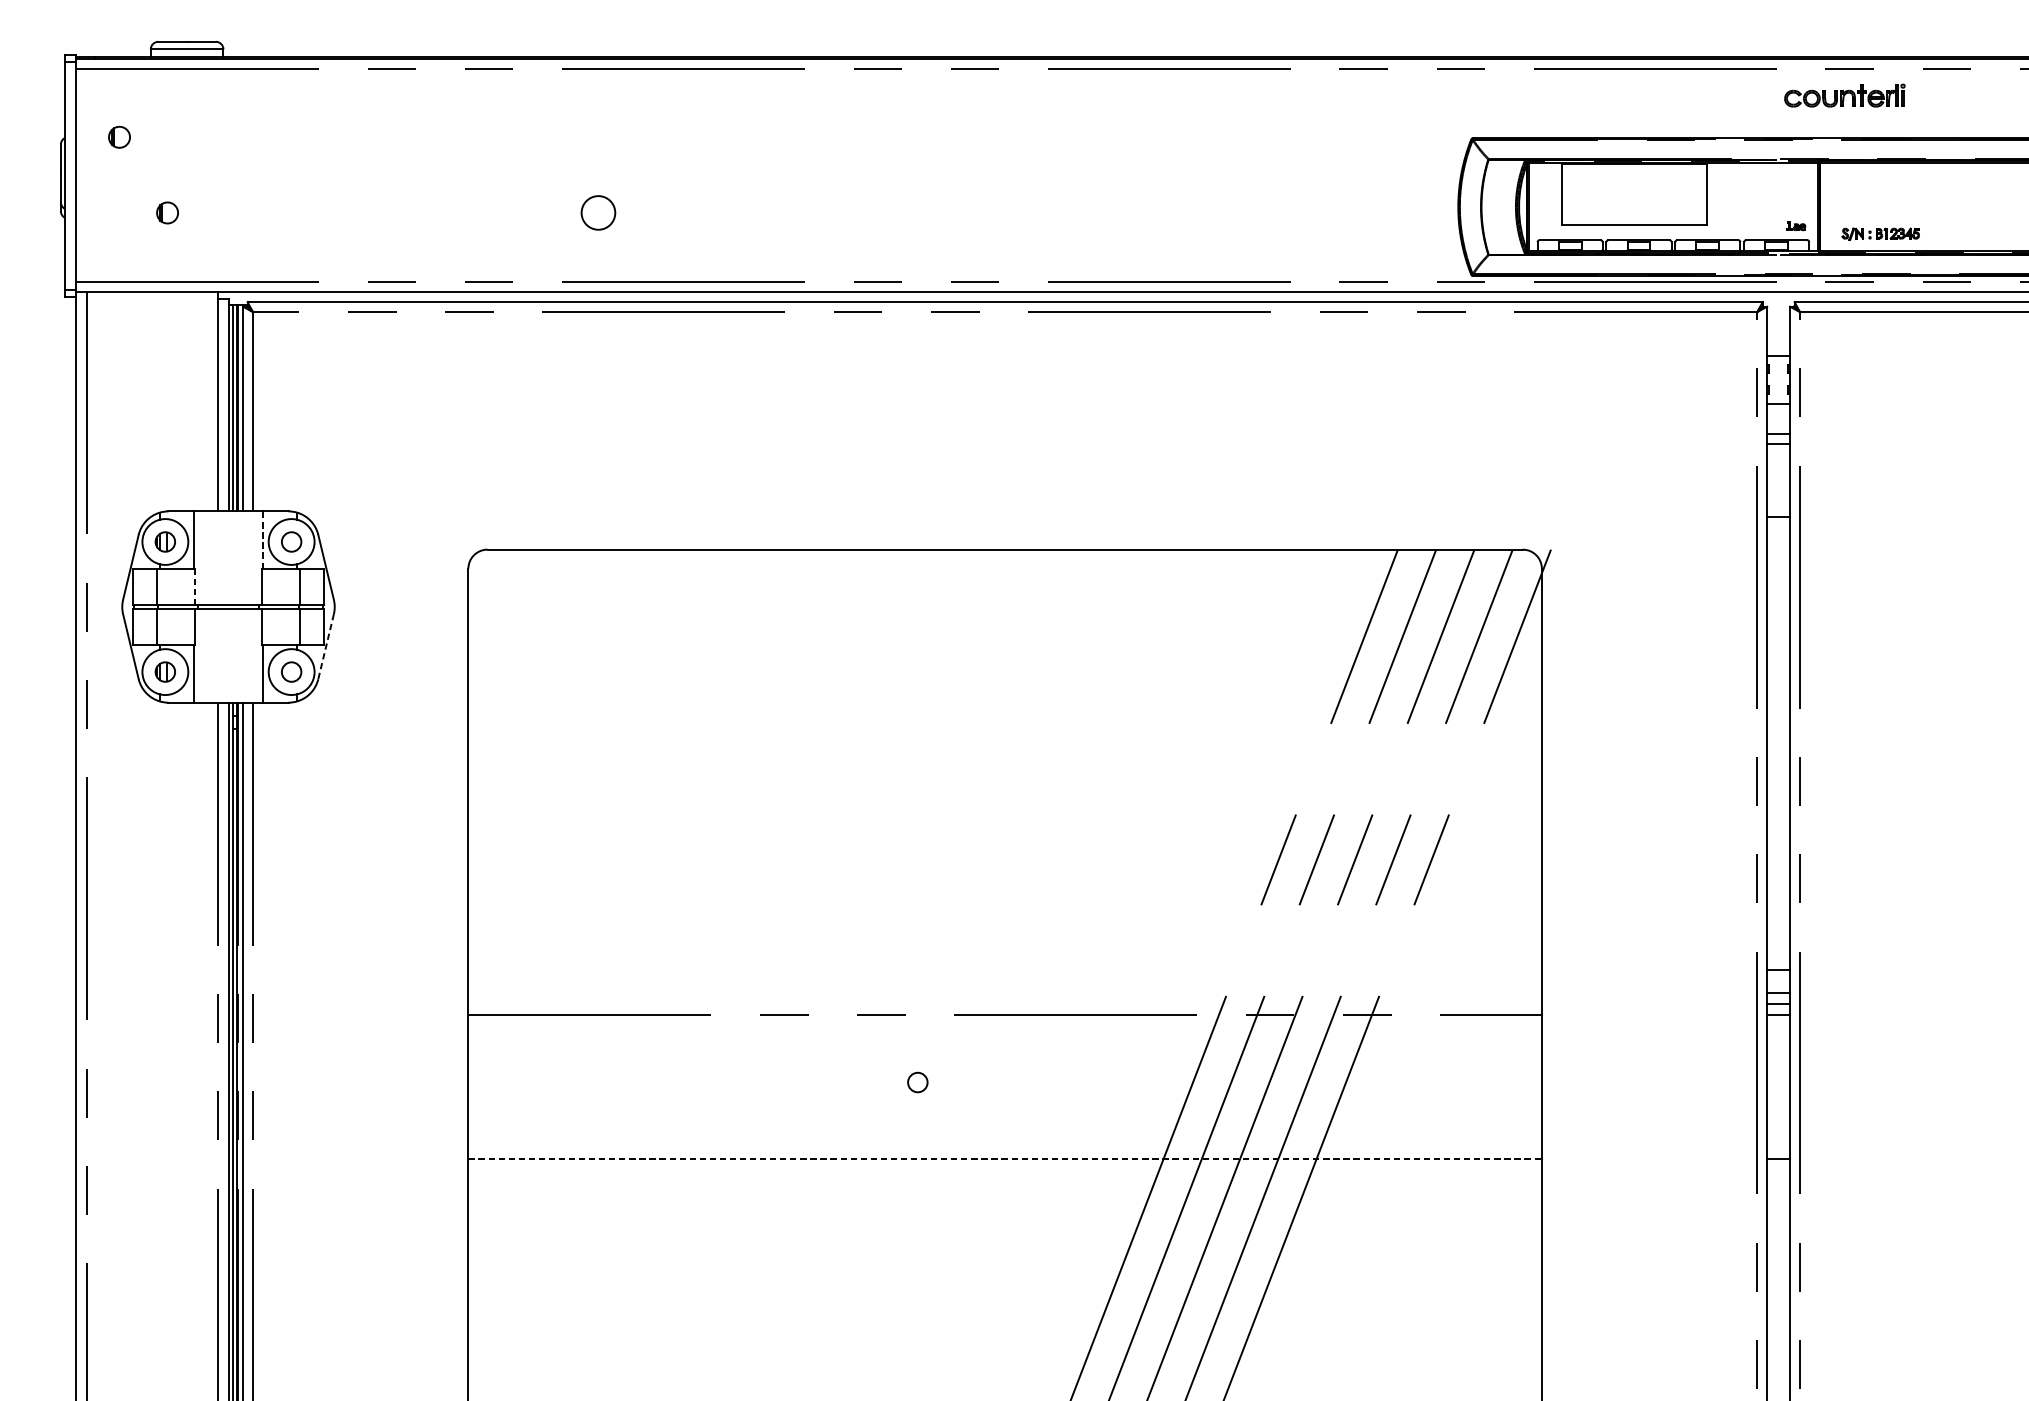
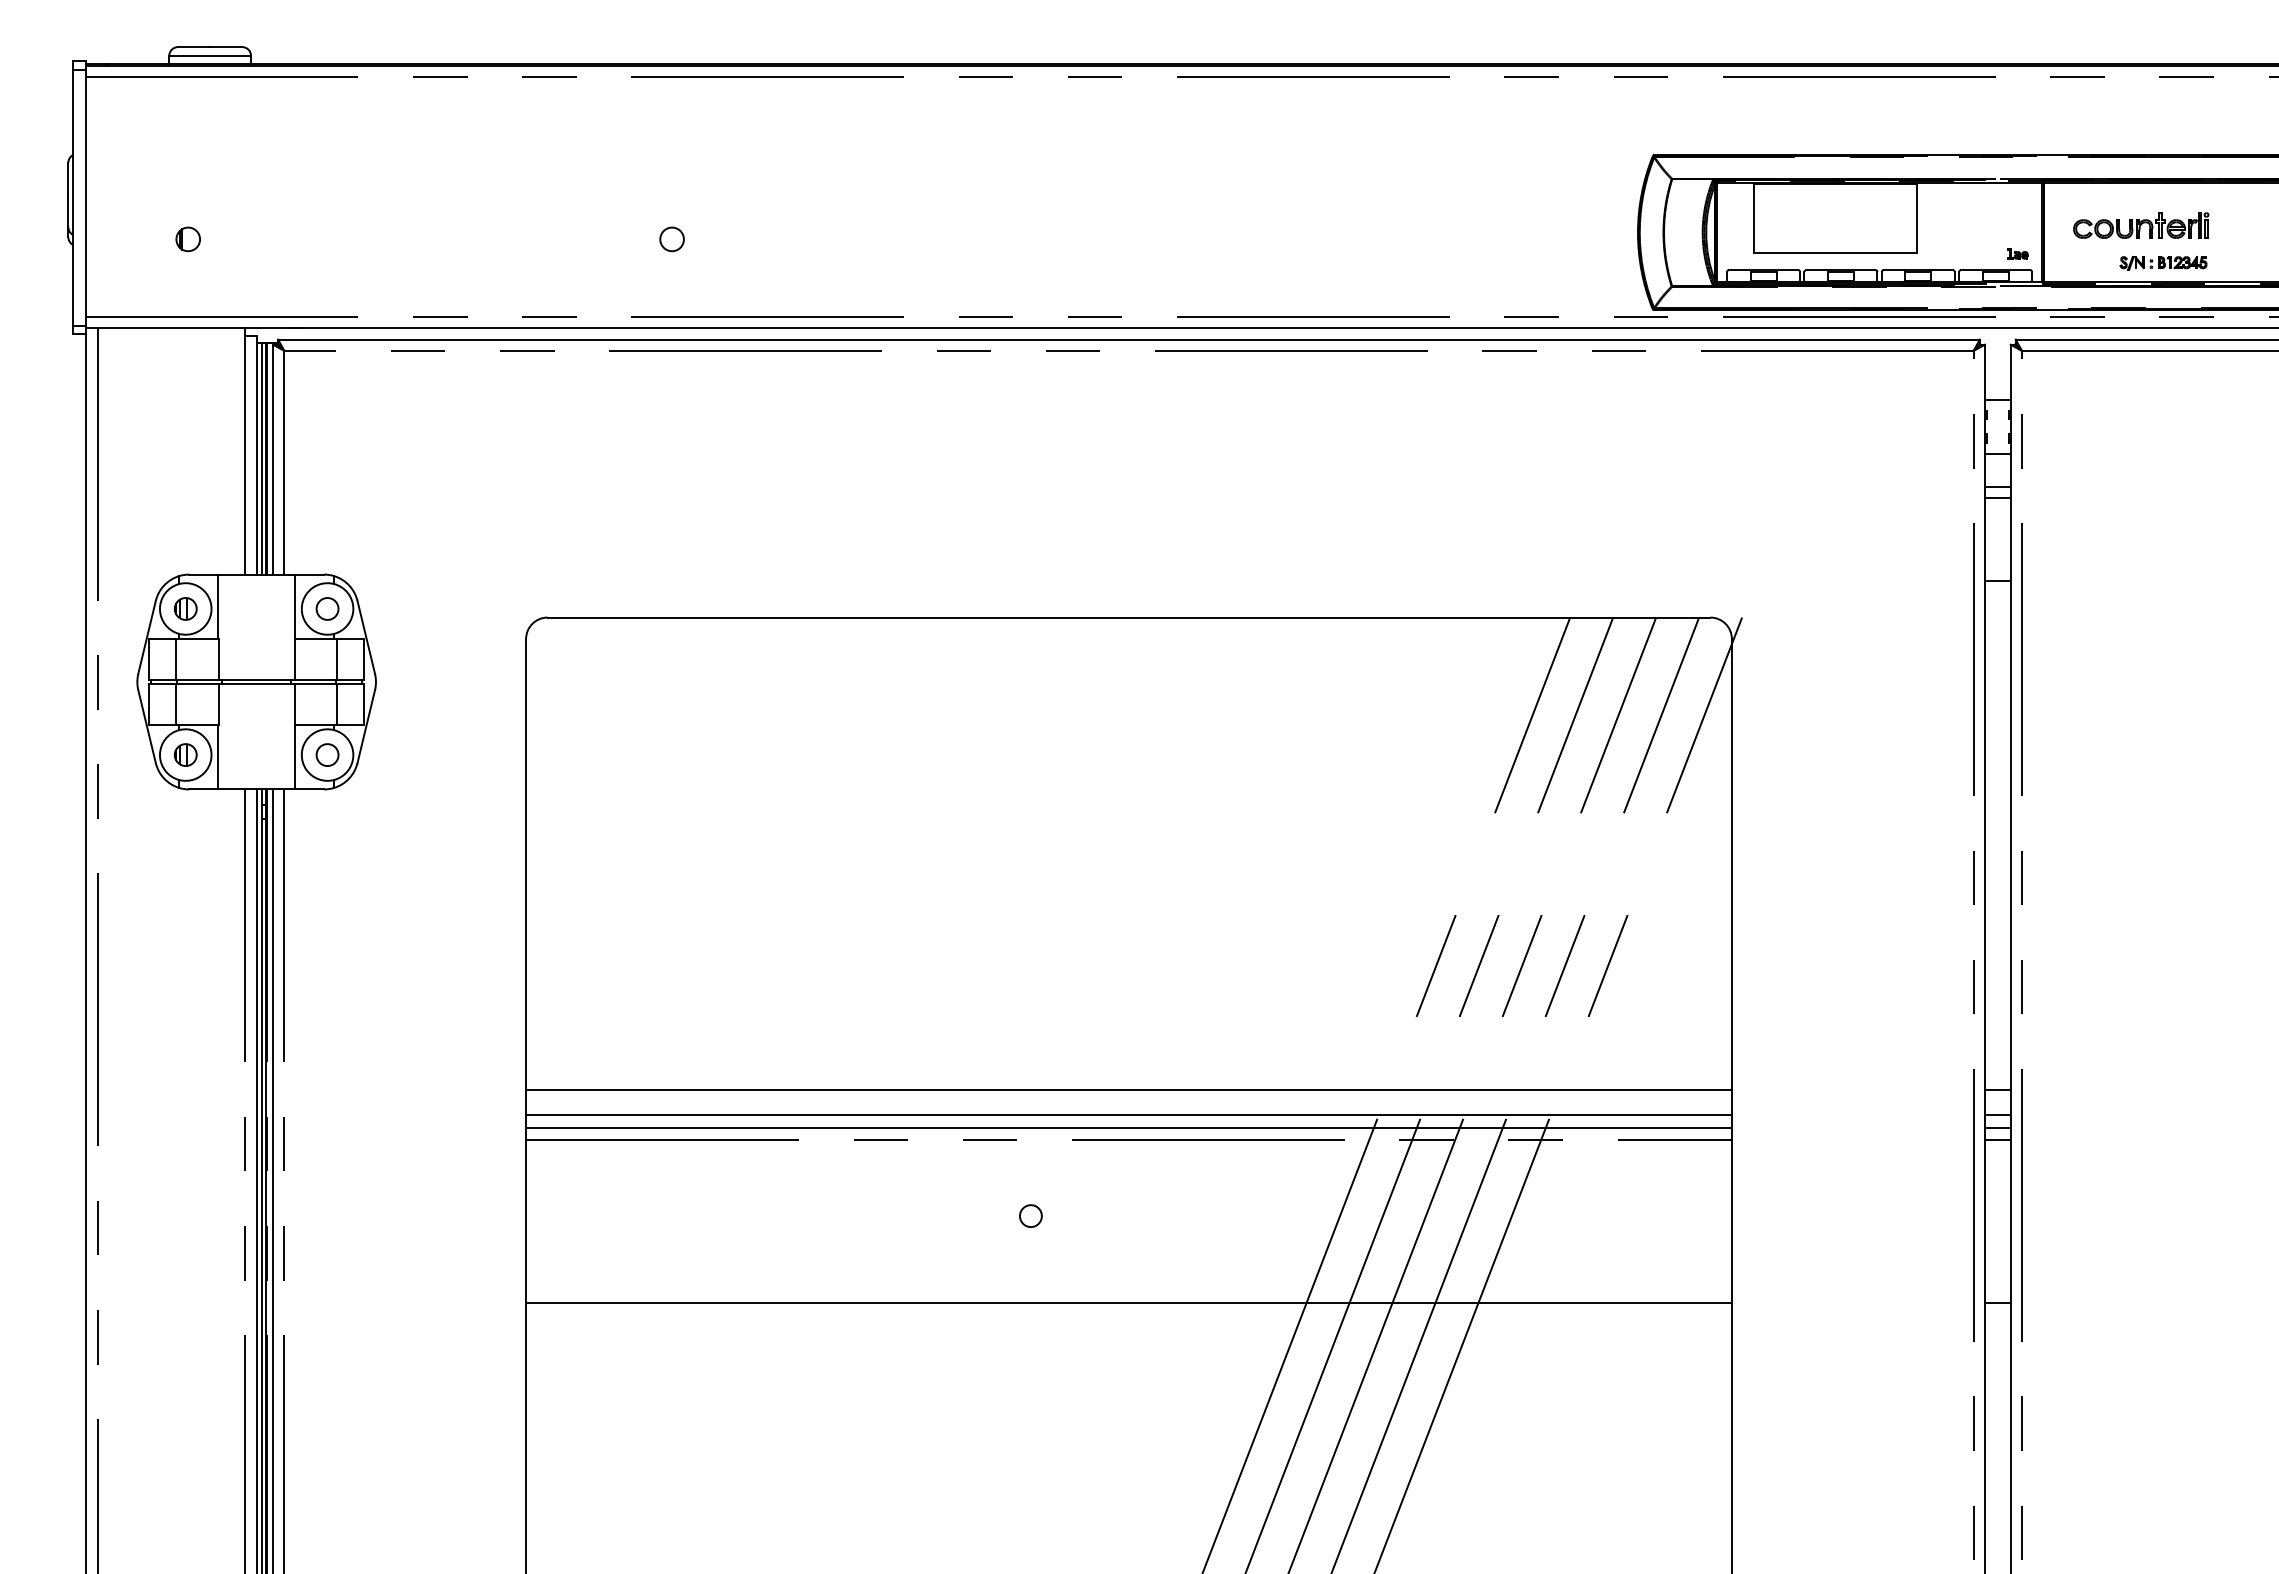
part: (1845, 95) -> (2141, 225), moved
part: (118, 137) -> (133, 154), removed
circle: (597, 213) -> (671, 239), size x0.62
part: (1880, 234) -> (2163, 263), moved
line: (263, 539) -> (295, 606), dashed -> solid
line: (194, 586) -> (218, 659), dashed -> solid
line: (326, 646) -> (366, 726), dashed -> solid
line: (1004, 969) -> (1128, 1089), added
line: (1004, 992) -> (1128, 1115), added
line: (1004, 1003) -> (1128, 1127), added
line: (1004, 1159) -> (1128, 1302), dashed -> solid

